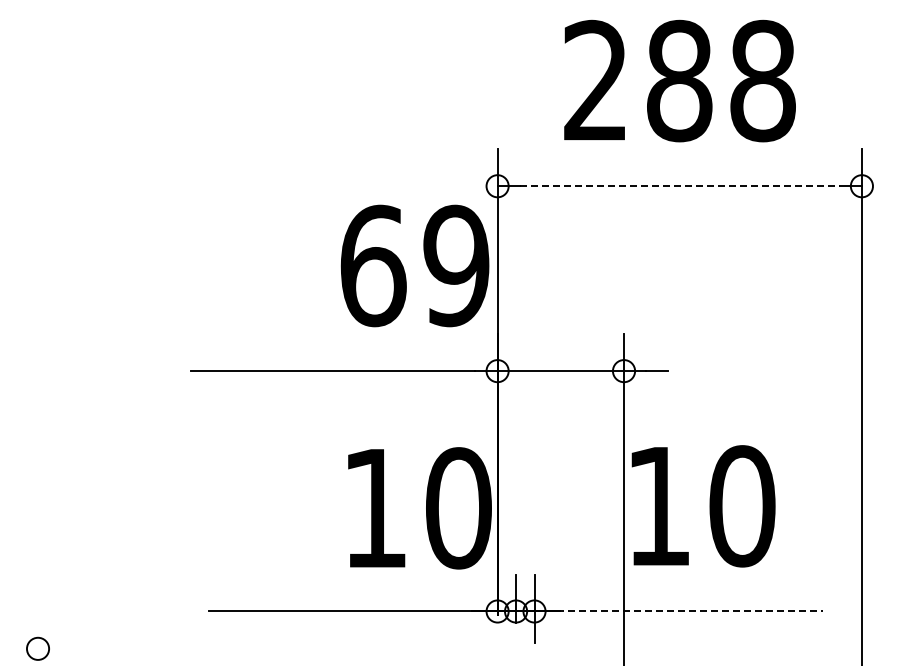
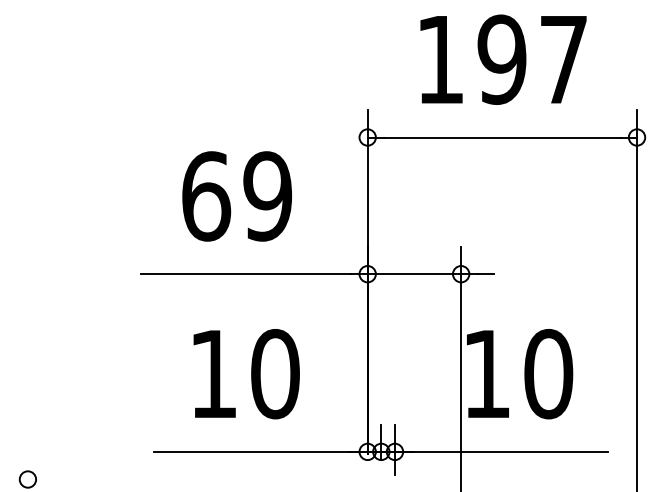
text: (679, 80) -> (502, 59), 288 -> 197
line: (680, 186) -> (502, 137), dashed -> solid
text: (414, 265) -> (236, 196), moved
text: (419, 508) -> (246, 374), moved
line: (690, 611) -> (510, 451), dashed -> solid

